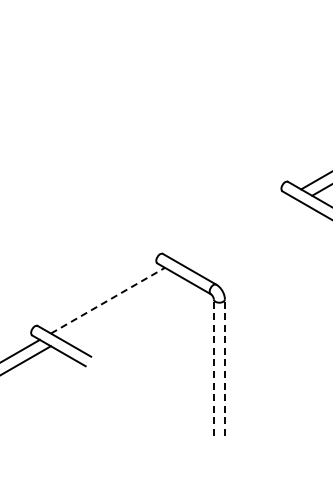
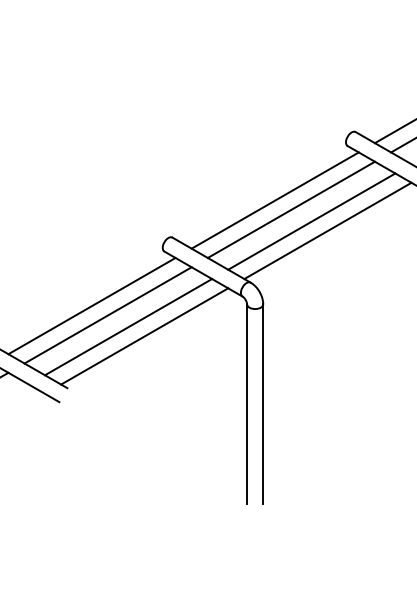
line: (233, 228) -> (275, 200), added
line: (244, 234) -> (291, 209), added
line: (258, 242) -> (312, 220), added
line: (269, 249) -> (328, 231), added
line: (107, 300) -> (91, 305), dashed -> solid
line: (118, 306) -> (107, 314), added
line: (132, 314) -> (127, 326), added
line: (143, 321) -> (144, 336), added
line: (213, 367) -> (246, 403), dashed -> solid
line: (224, 367) -> (262, 403), dashed -> solid

